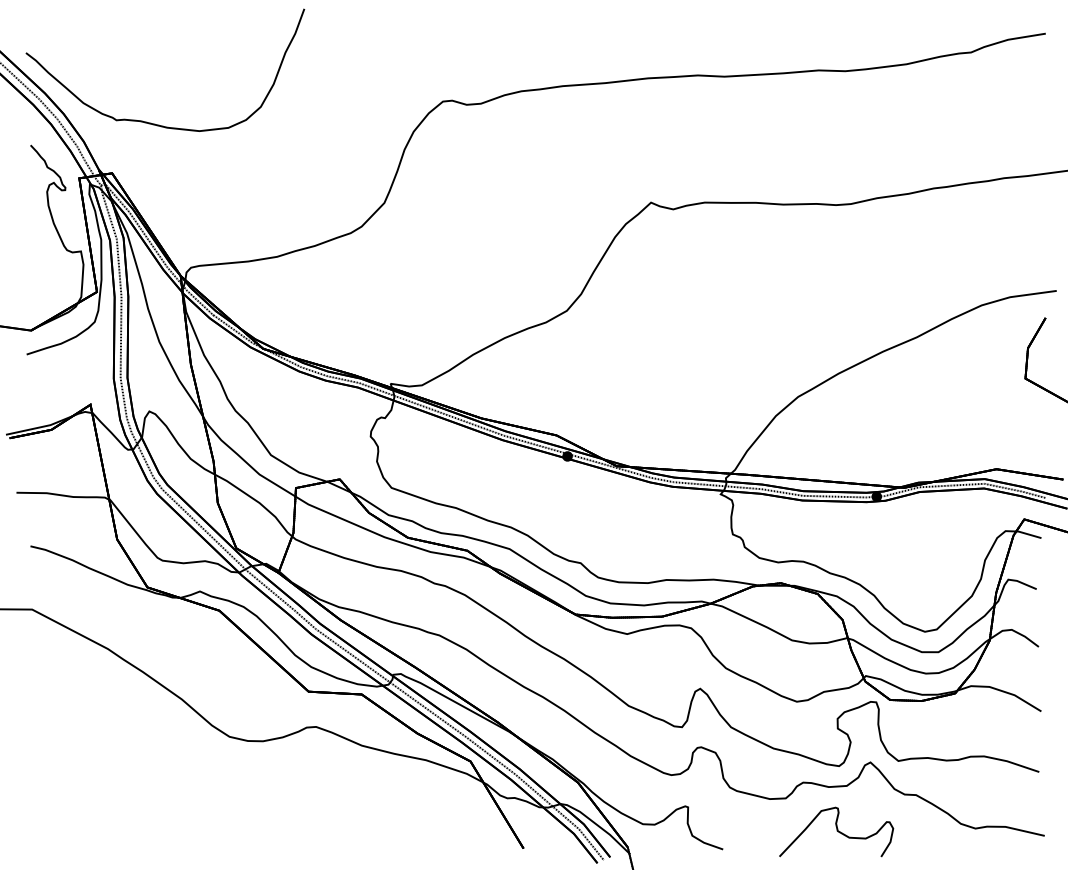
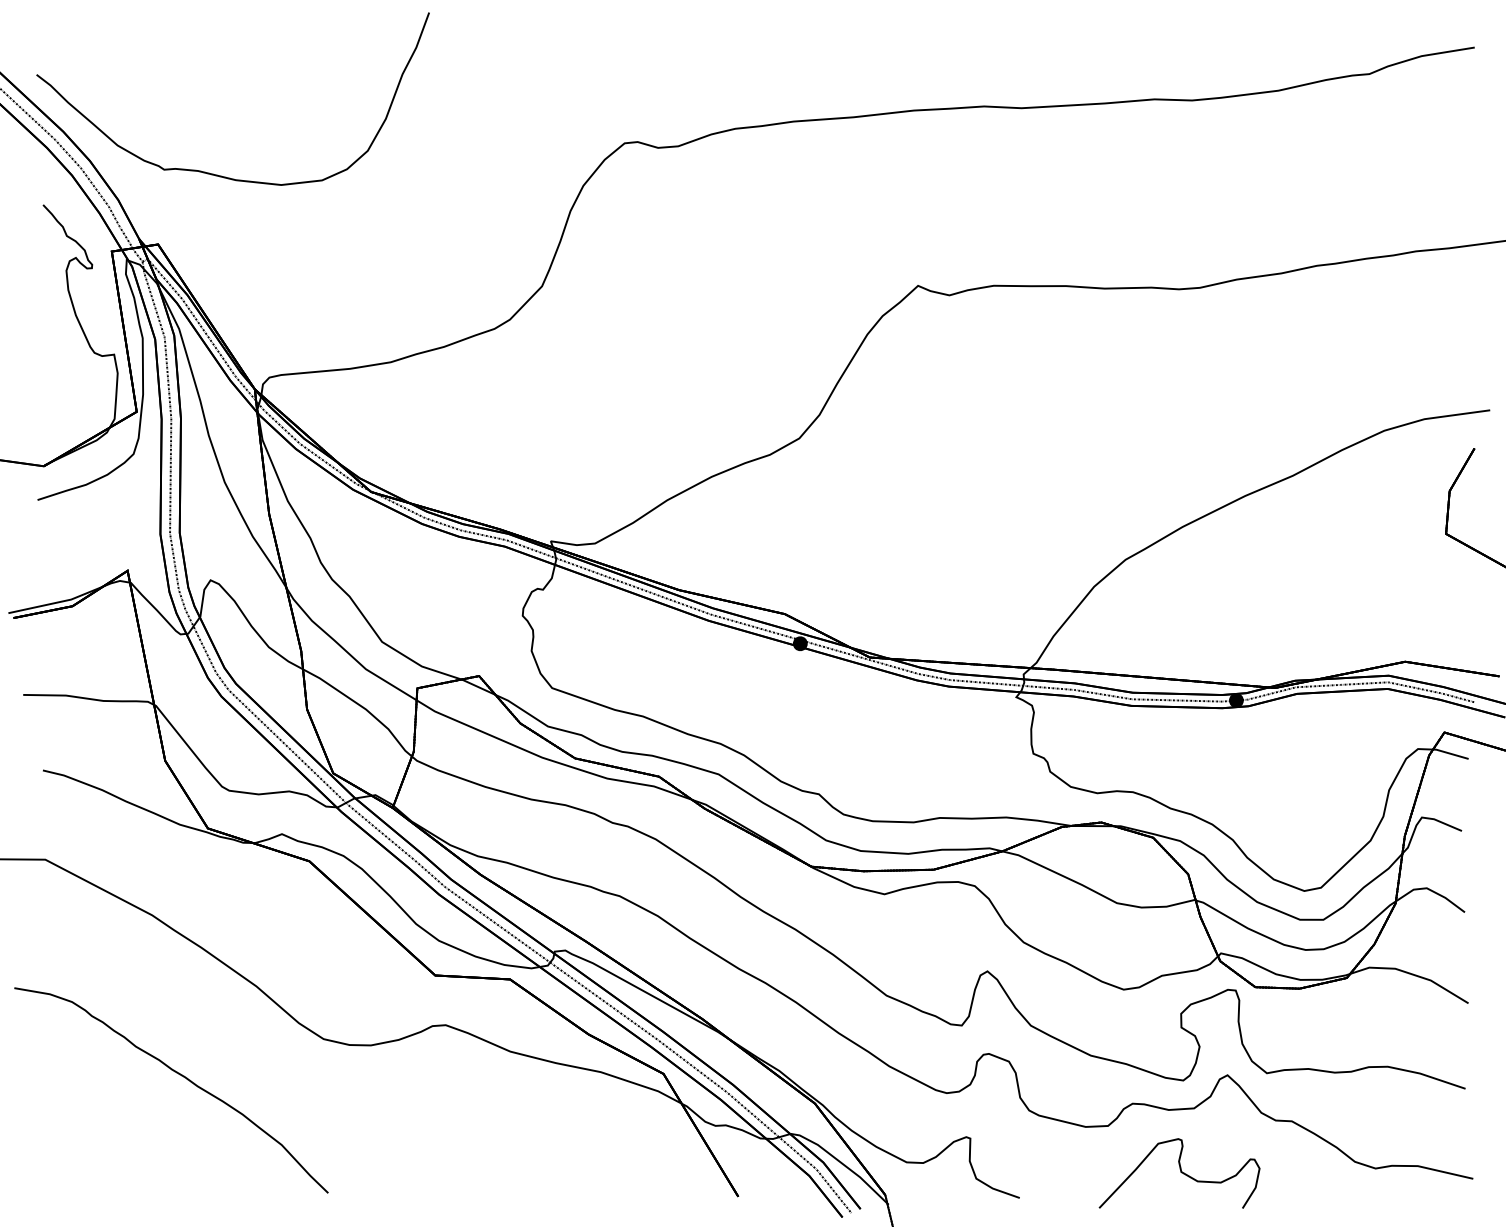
part: (126, 762) -> (178, 1075), added

